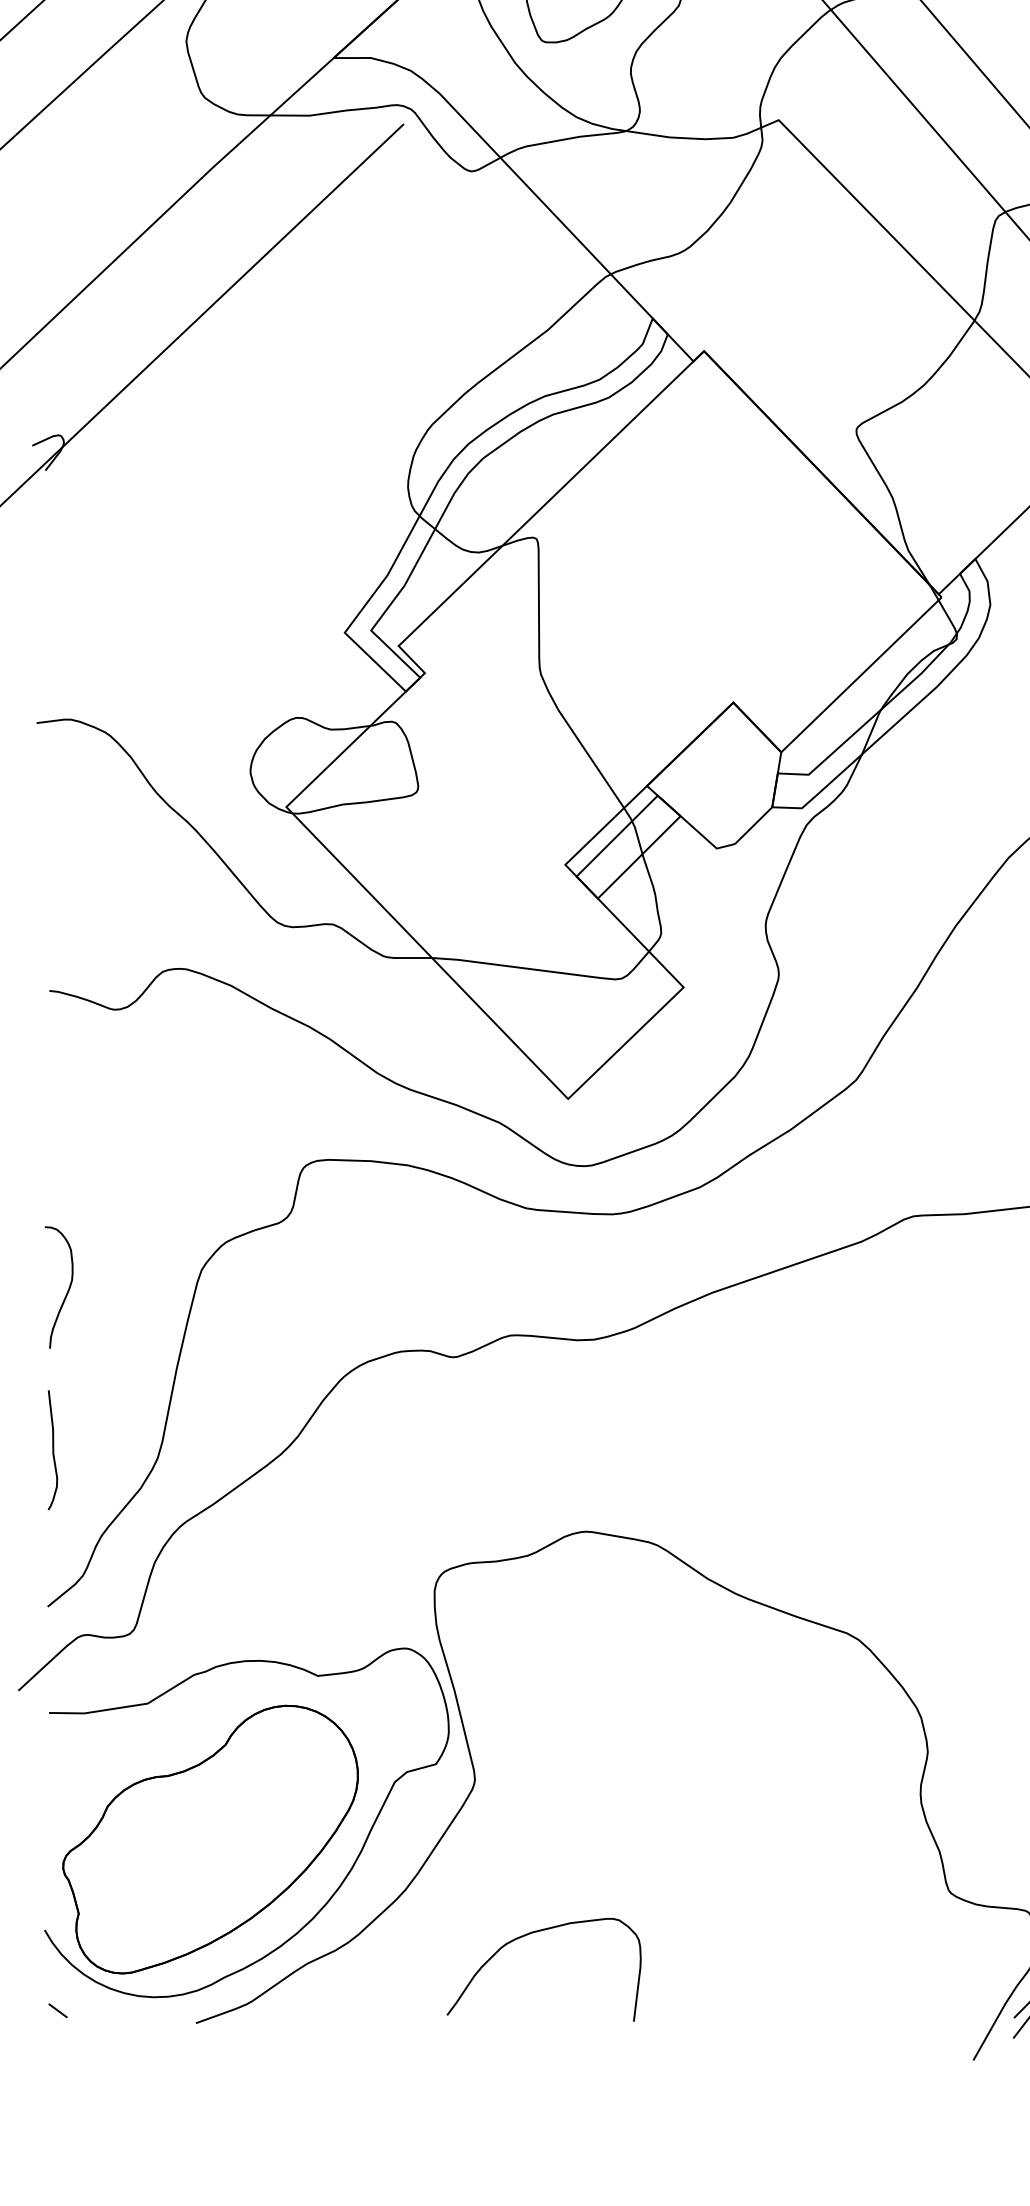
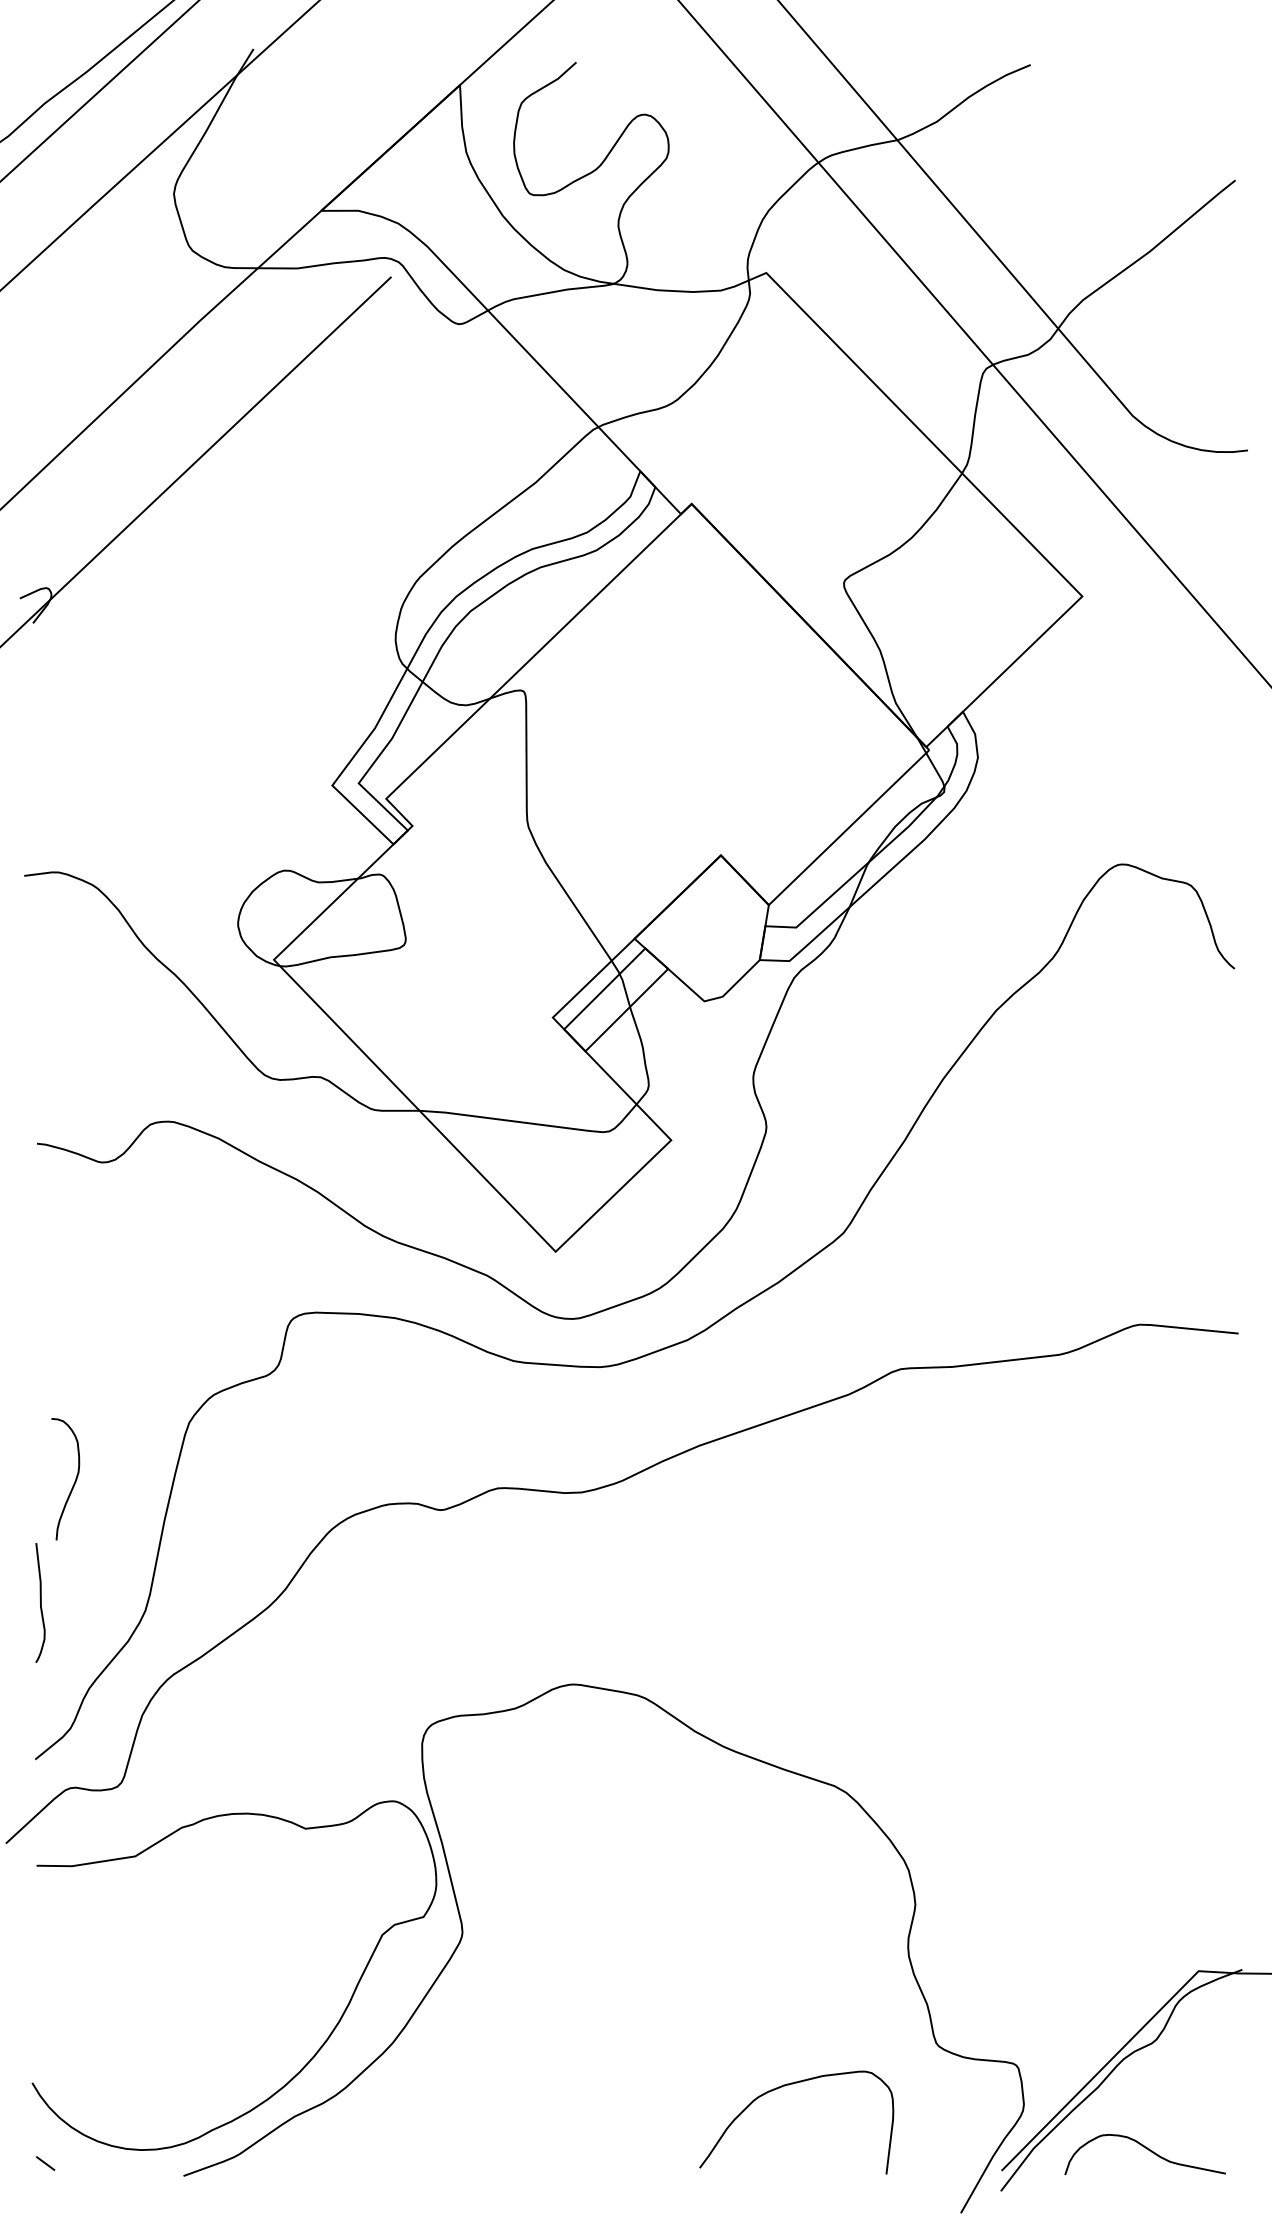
curve: (66, 1291) -> (73, 1483), moved
part: (209, 1839) -> (197, 1992), removed
curve: (532, 1933) -> (785, 2086), moved

